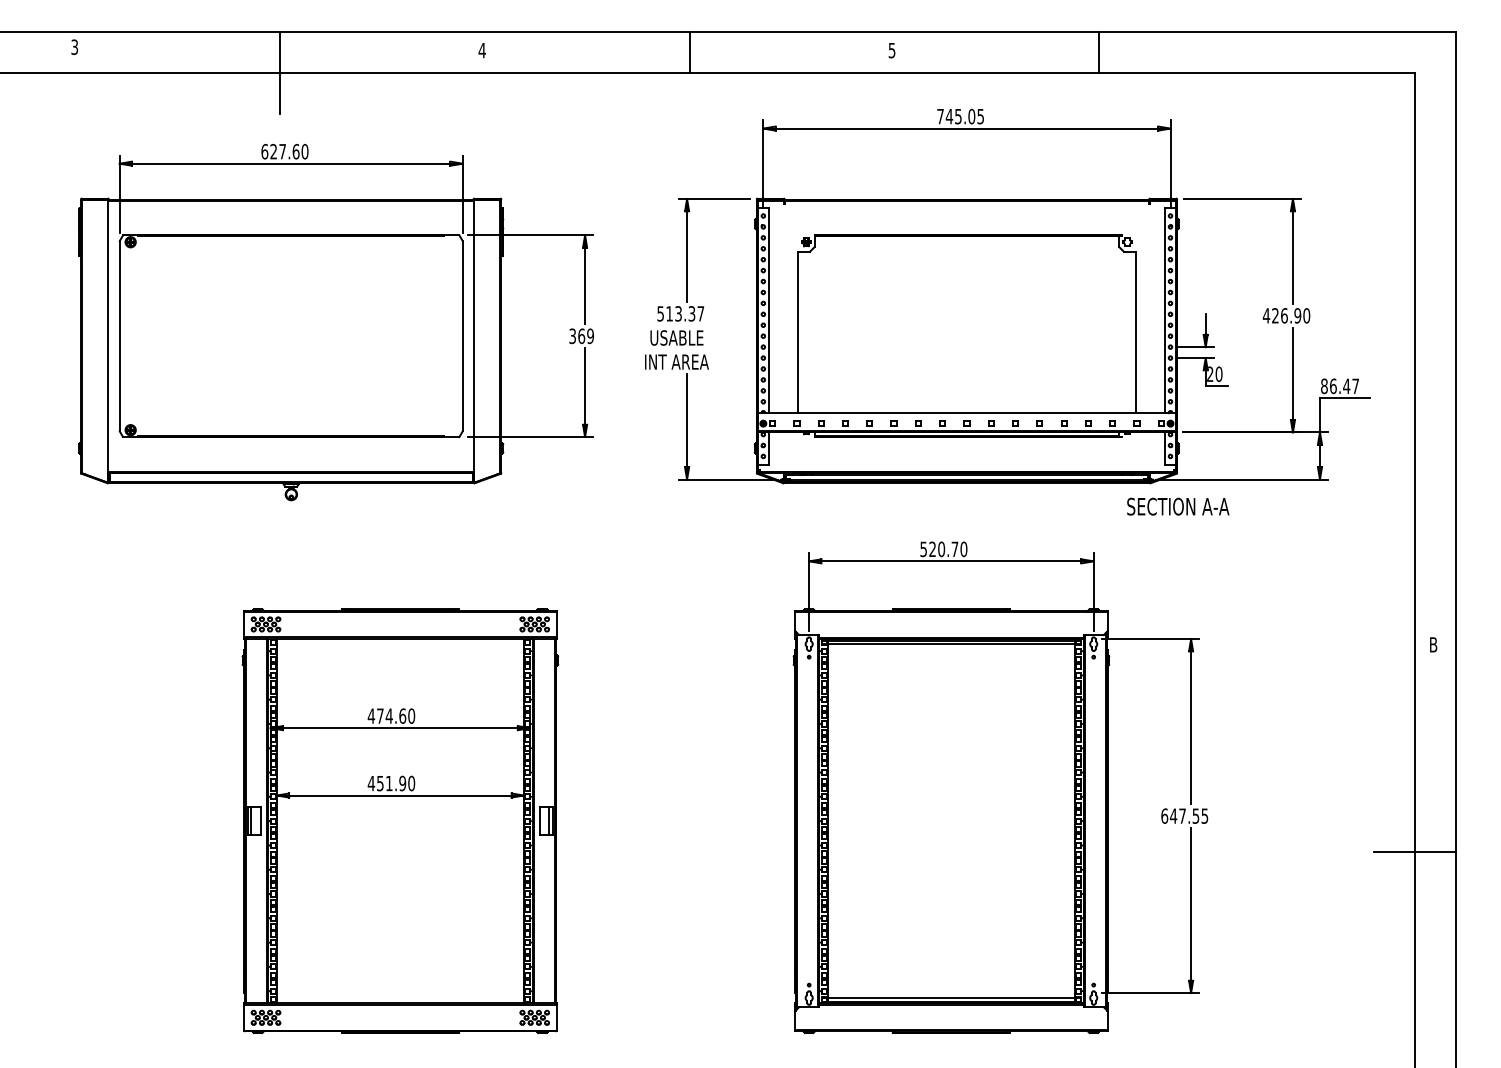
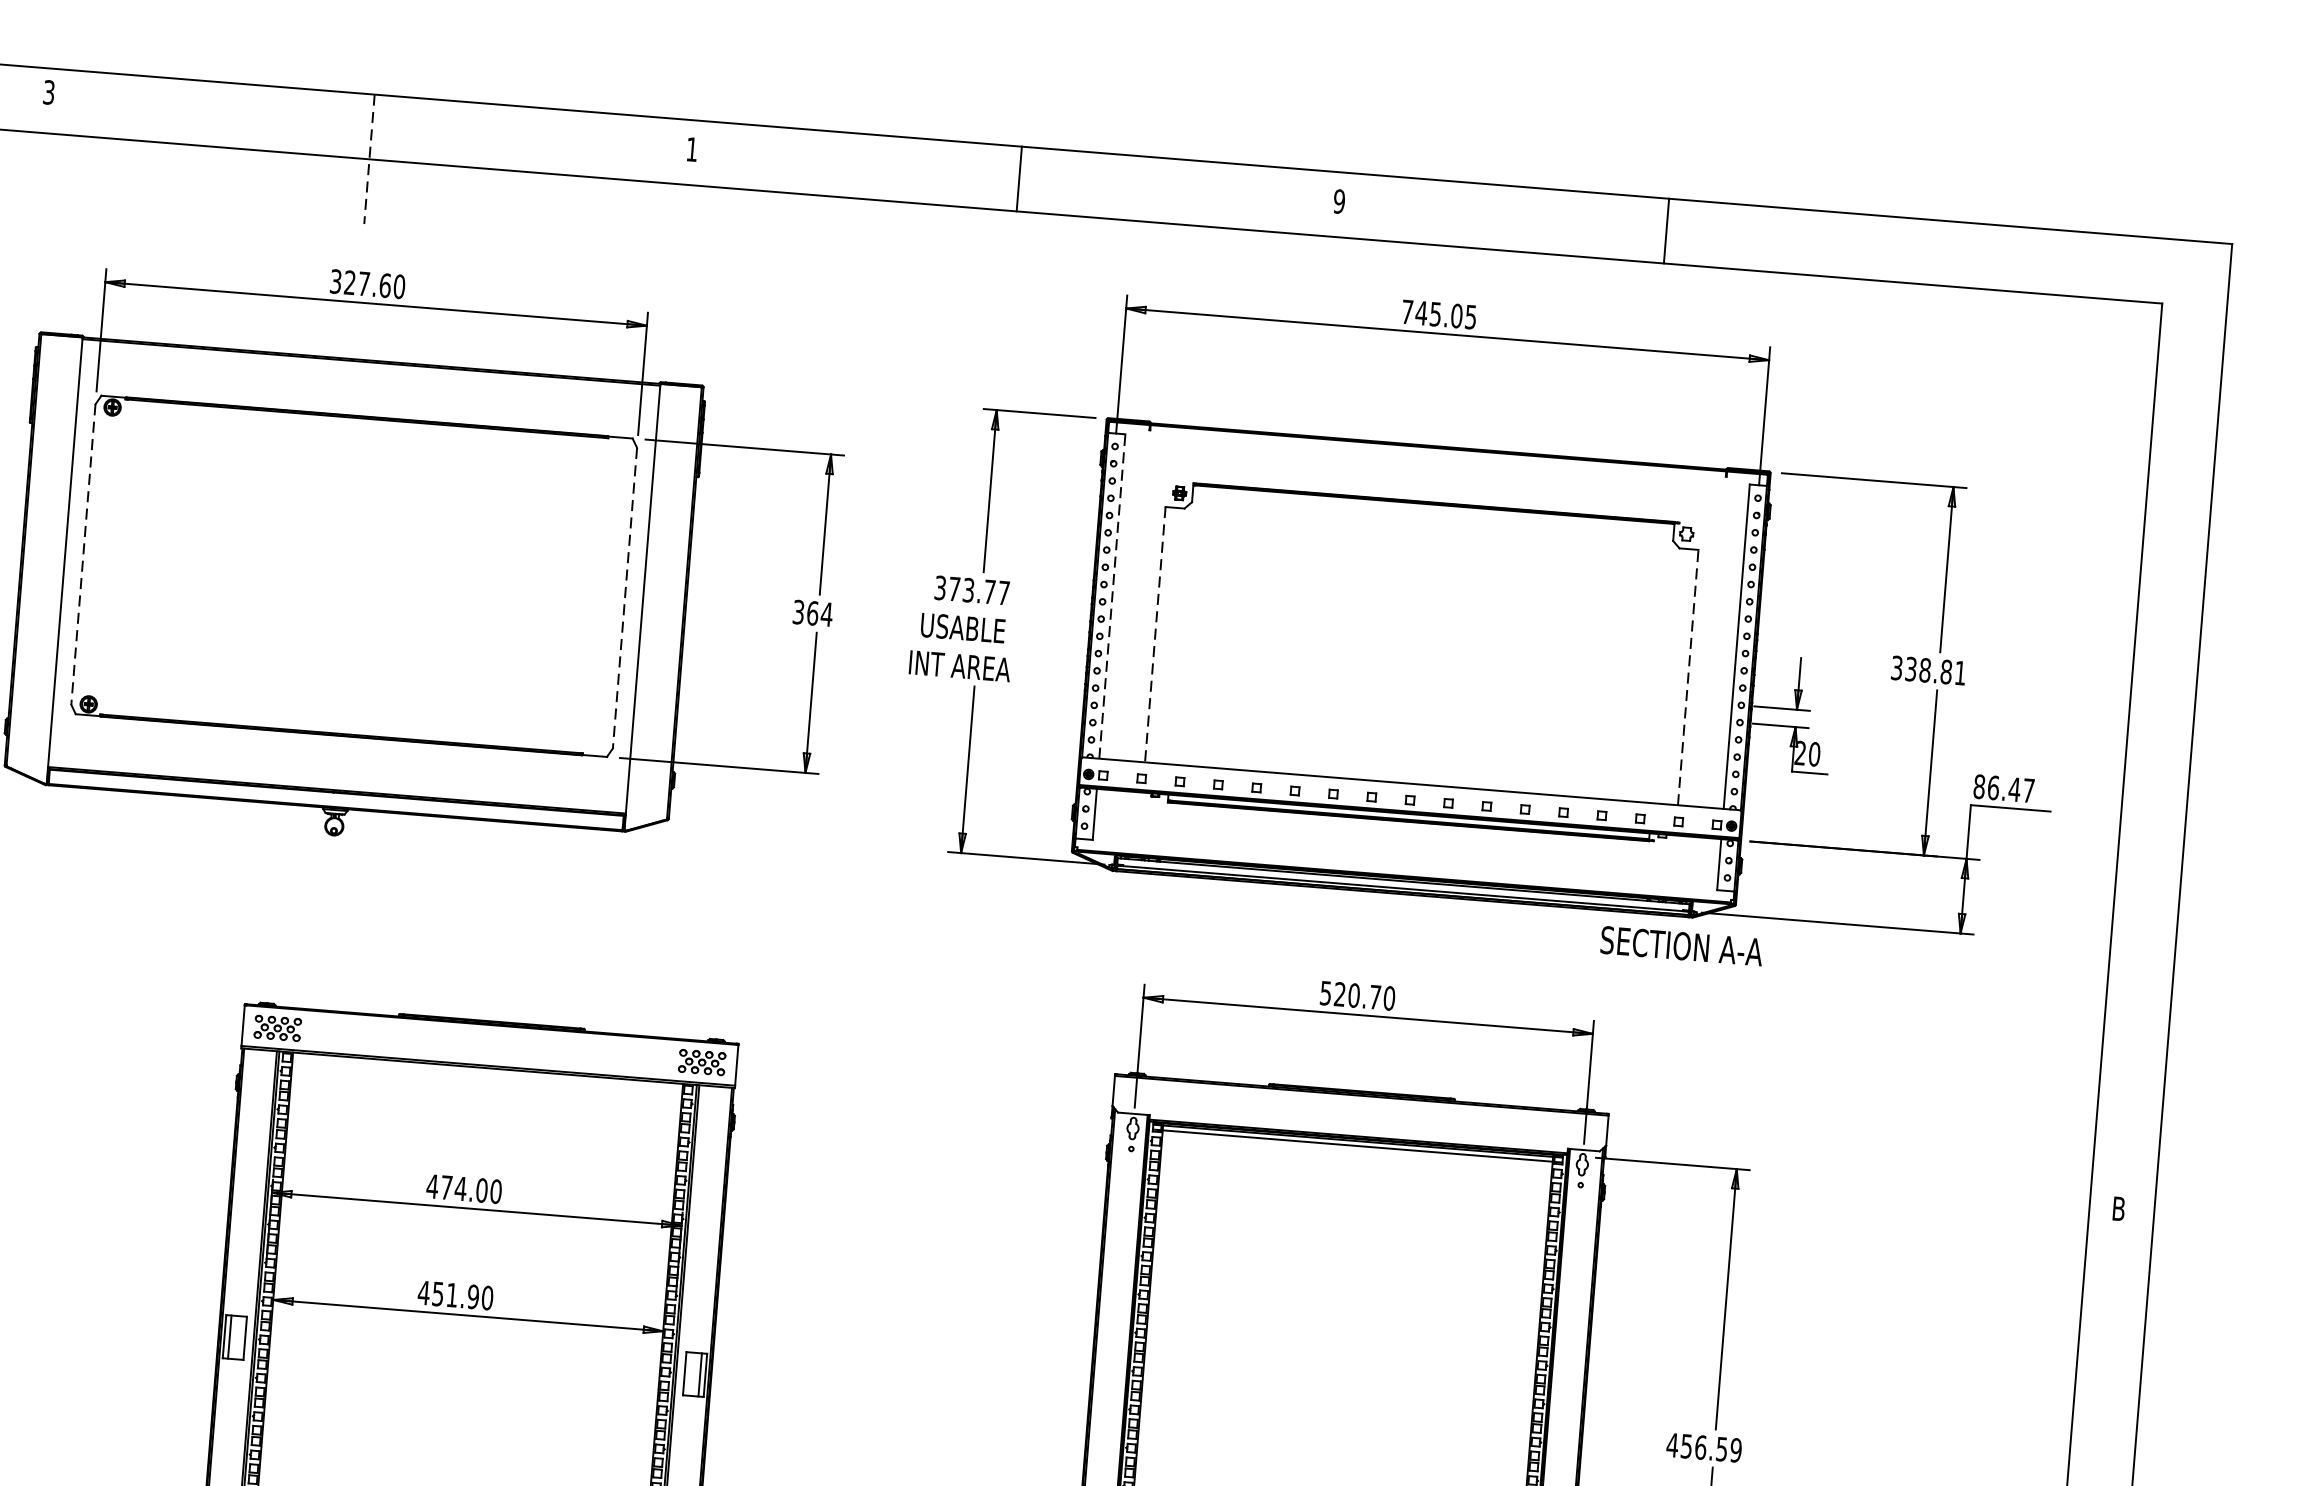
text: (481, 50) -> (690, 149), 4 -> 1
text: (891, 50) -> (1338, 201), 5 -> 9
line: (279, 73) -> (369, 159), solid -> dashed
text: (264, 151) -> (335, 281), 627.60 -> 327.60
line: (769, 310) -> (1112, 596), solid -> dashed
text: (676, 313) -> (965, 589), 513.37 -> 373.77
text: (1286, 315) -> (1928, 670), 426.90 -> 338.81
line: (798, 332) -> (1155, 634), solid -> dashed
line: (1135, 332) -> (1687, 677), solid -> dashed
line: (119, 336) -> (82, 554), solid -> dashed
line: (462, 336) -> (624, 598), solid -> dashed
text: (590, 336) -> (826, 614), 369 -> 364
text: (1178, 506) -> (1682, 945), moved
text: (402, 715) -> (481, 1189), 474.60 -> 474.00
text: (1184, 815) -> (1703, 1446), 647.55 -> 456.59

